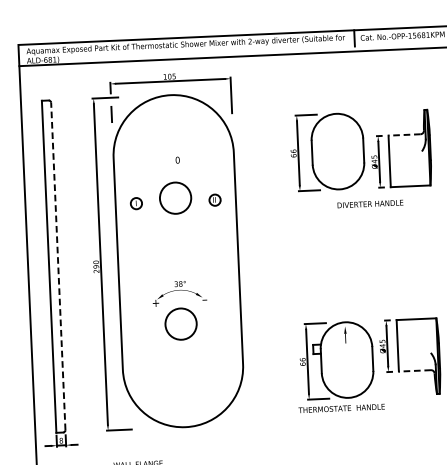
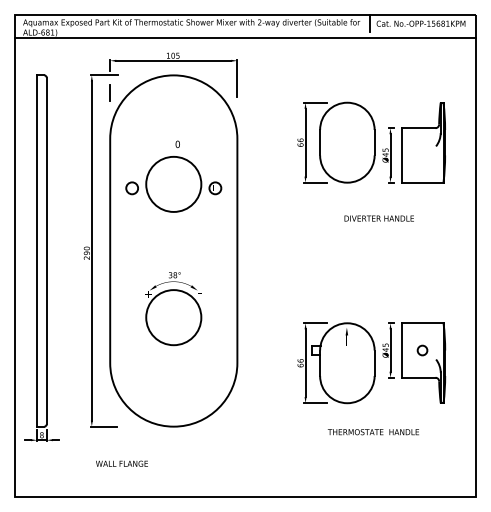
line: (404, 135) -> (418, 128), dashed -> solid
circle: (175, 197) -> (173, 183), size x1.67
text: (369, 204) -> (378, 218), moved
line: (58, 265) -> (46, 250), dashed -> solid
circle: (180, 324) -> (173, 317), size x1.67
circle: (417, 344) -> (422, 350), added
line: (414, 370) -> (418, 377), dashed -> solid
text: (340, 408) -> (372, 432), moved

